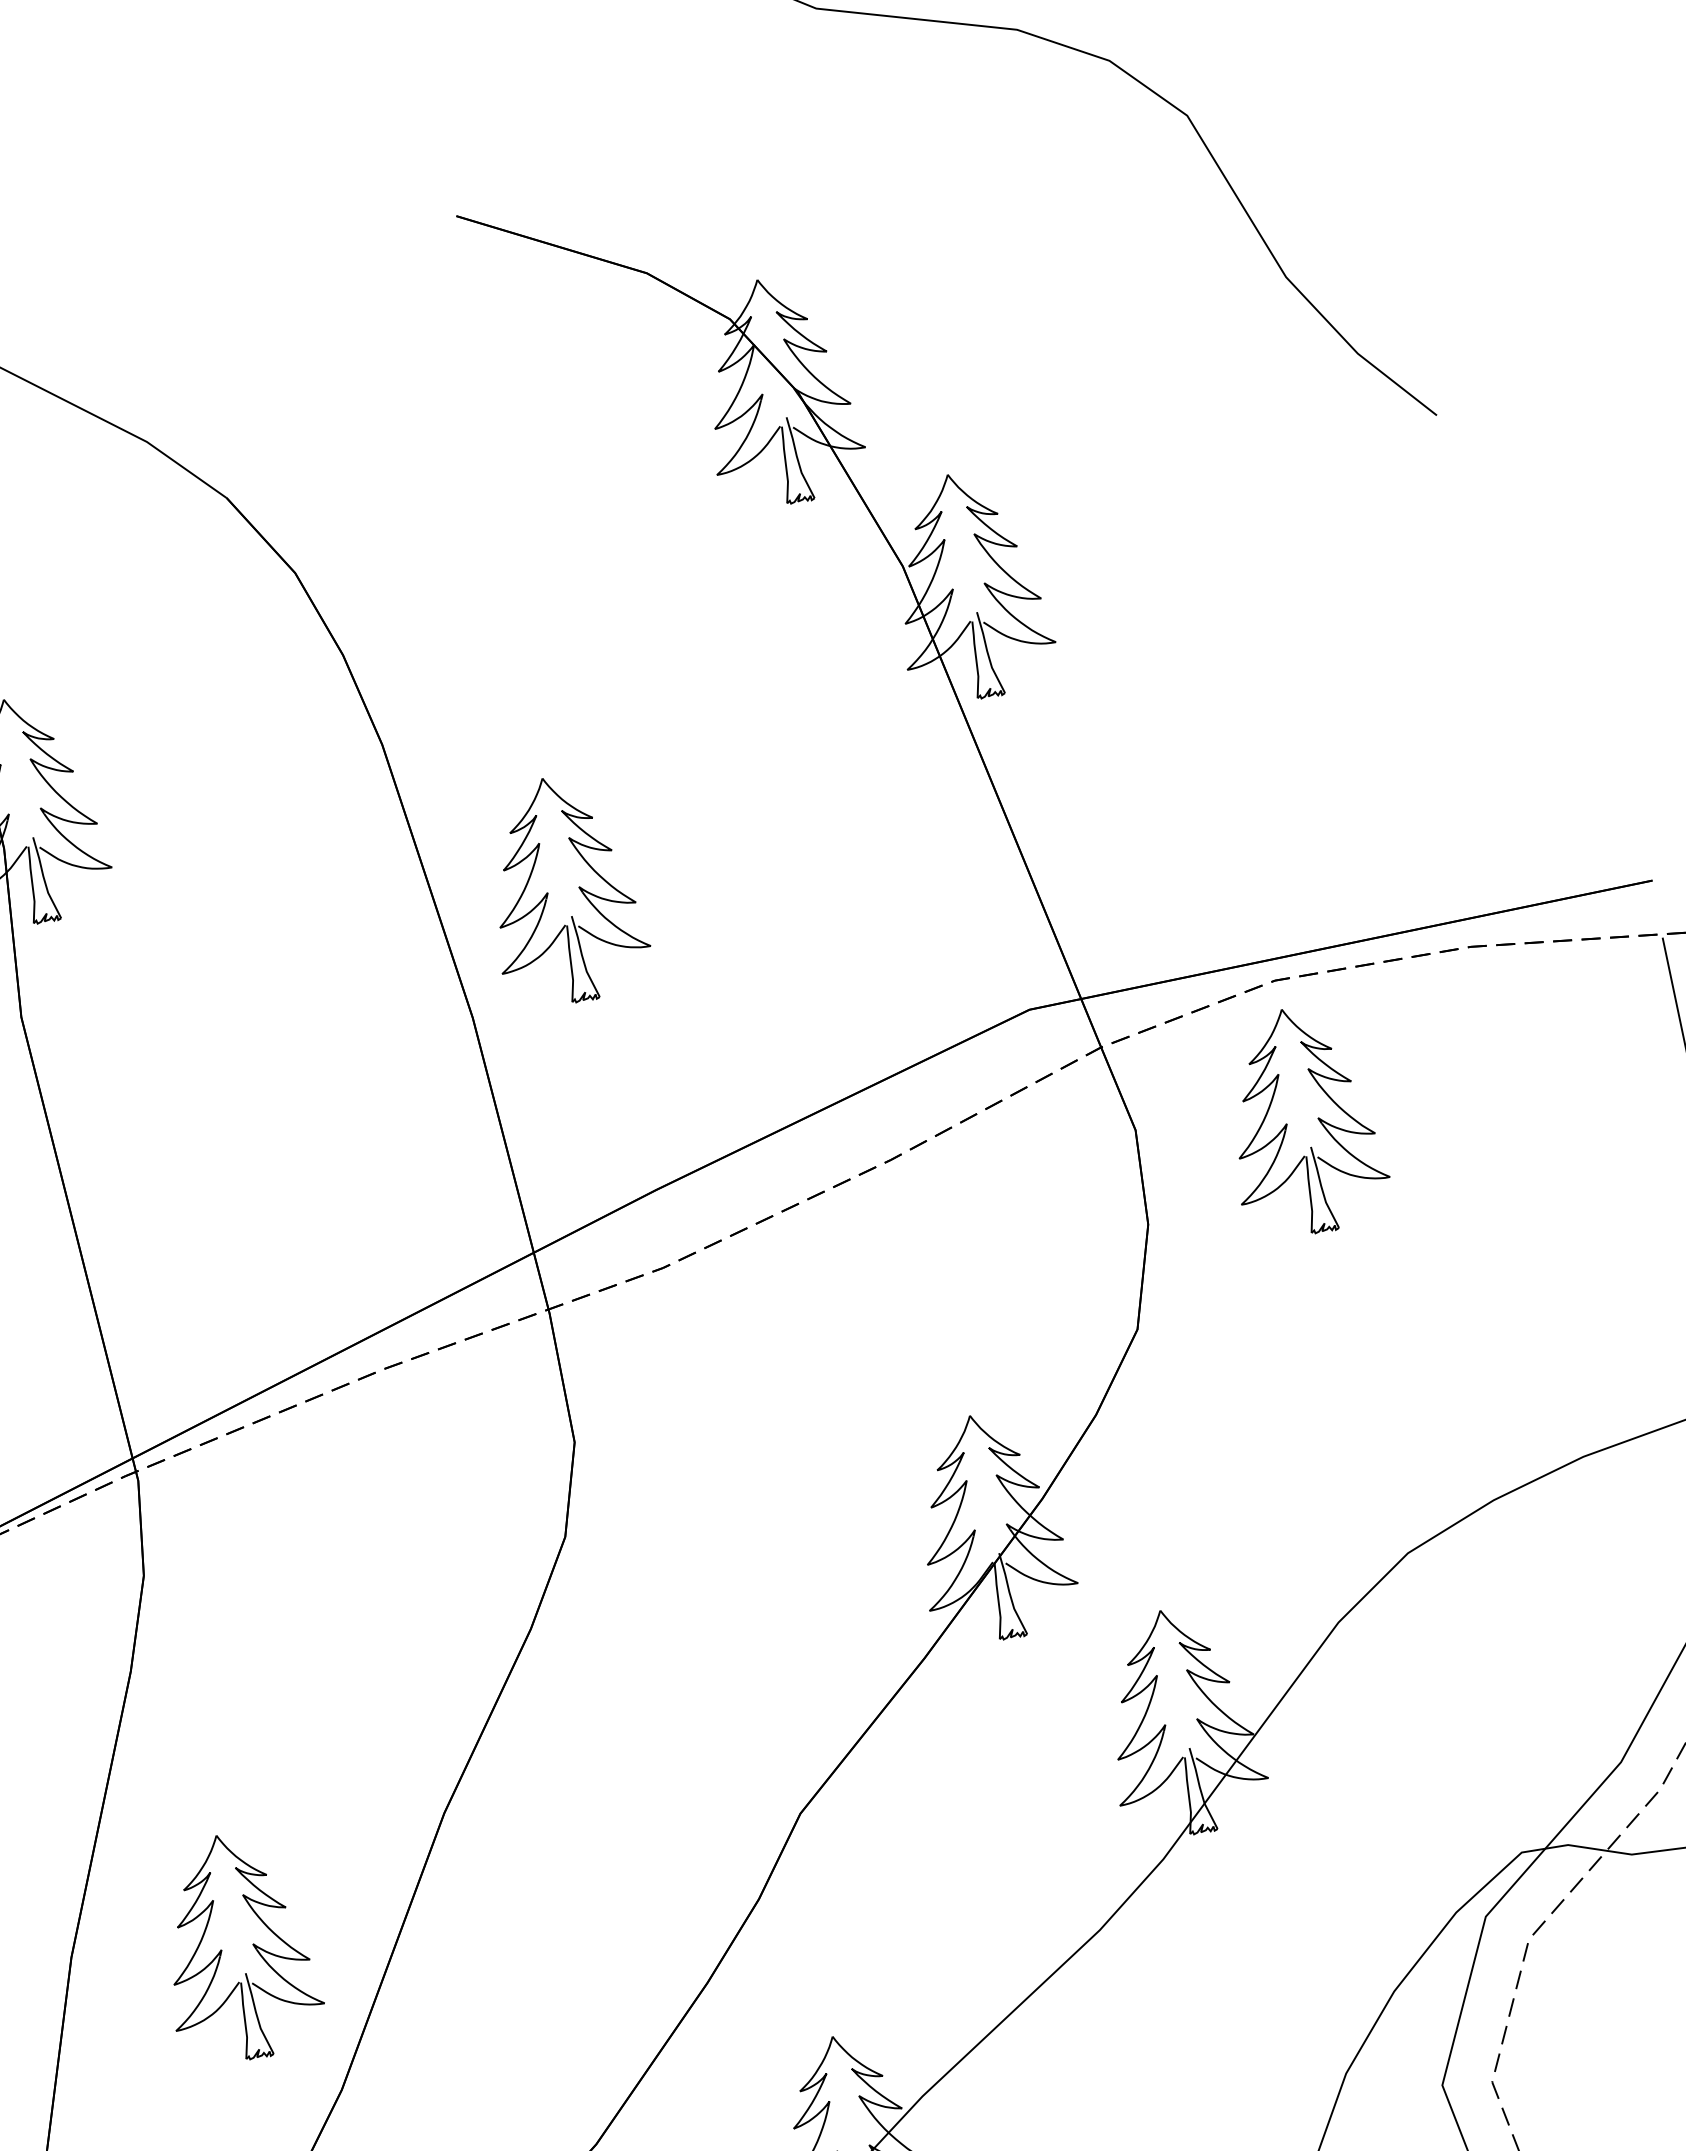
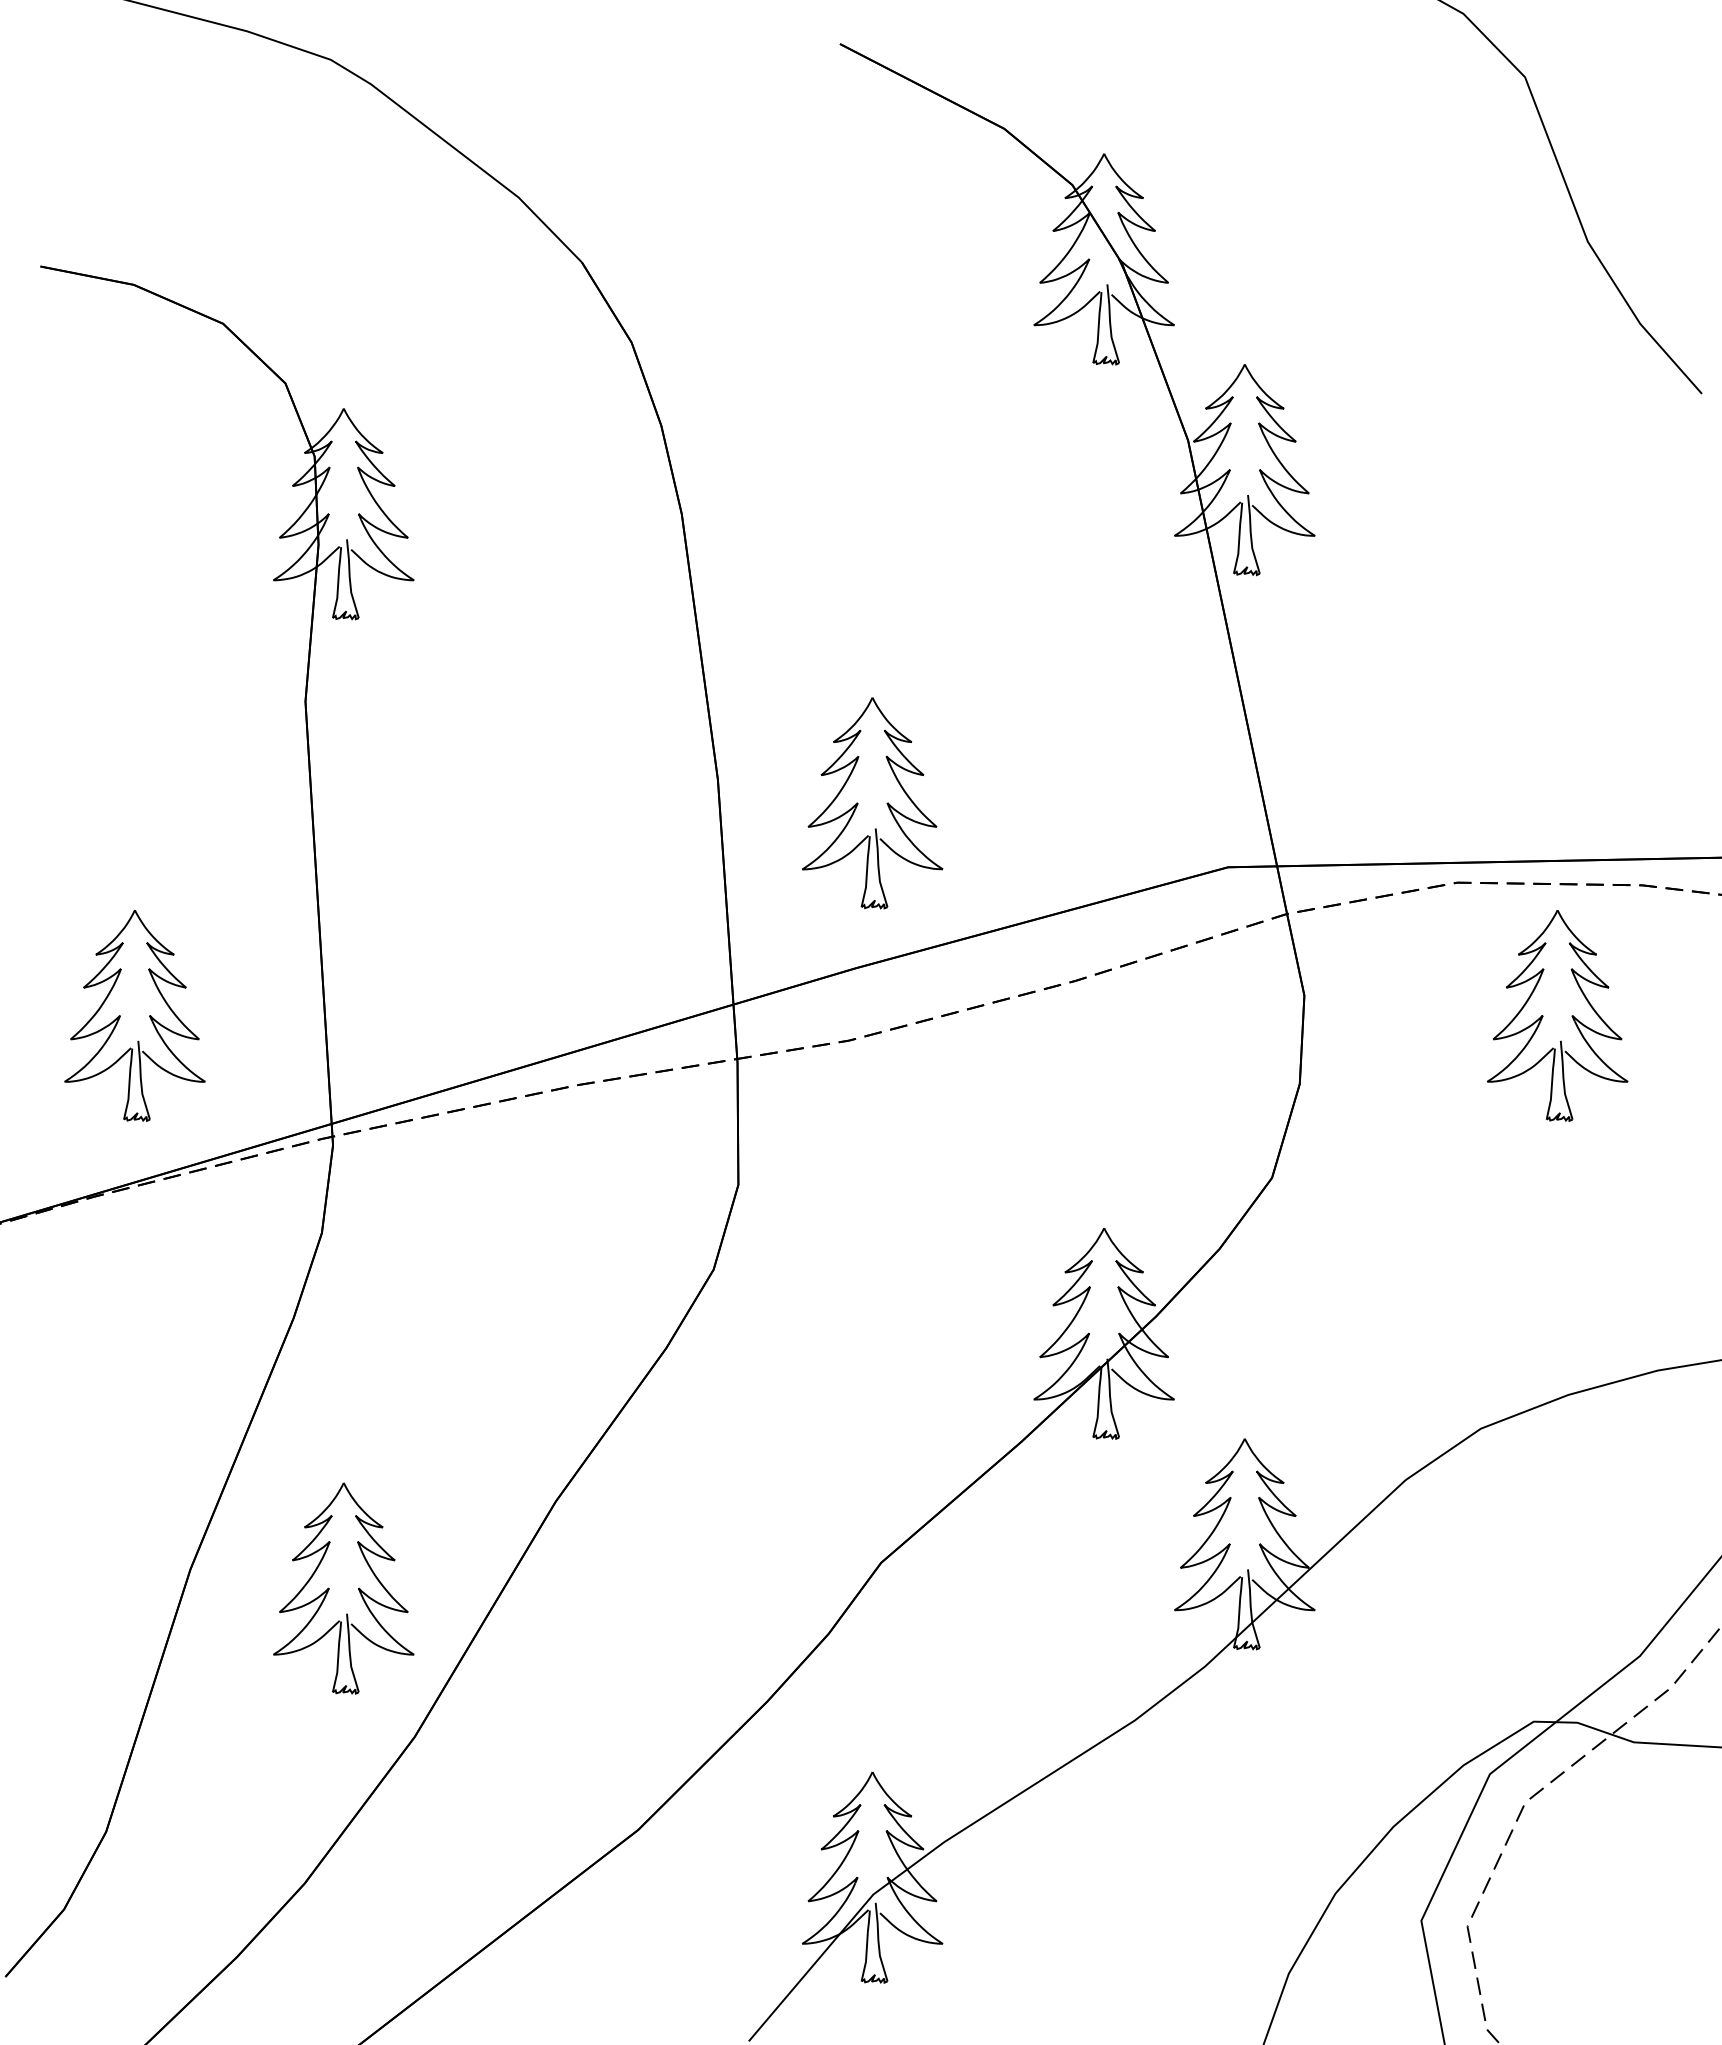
part: (548, 893) -> (858, 803), moved
part: (1287, 1123) -> (1543, 1015), moved

